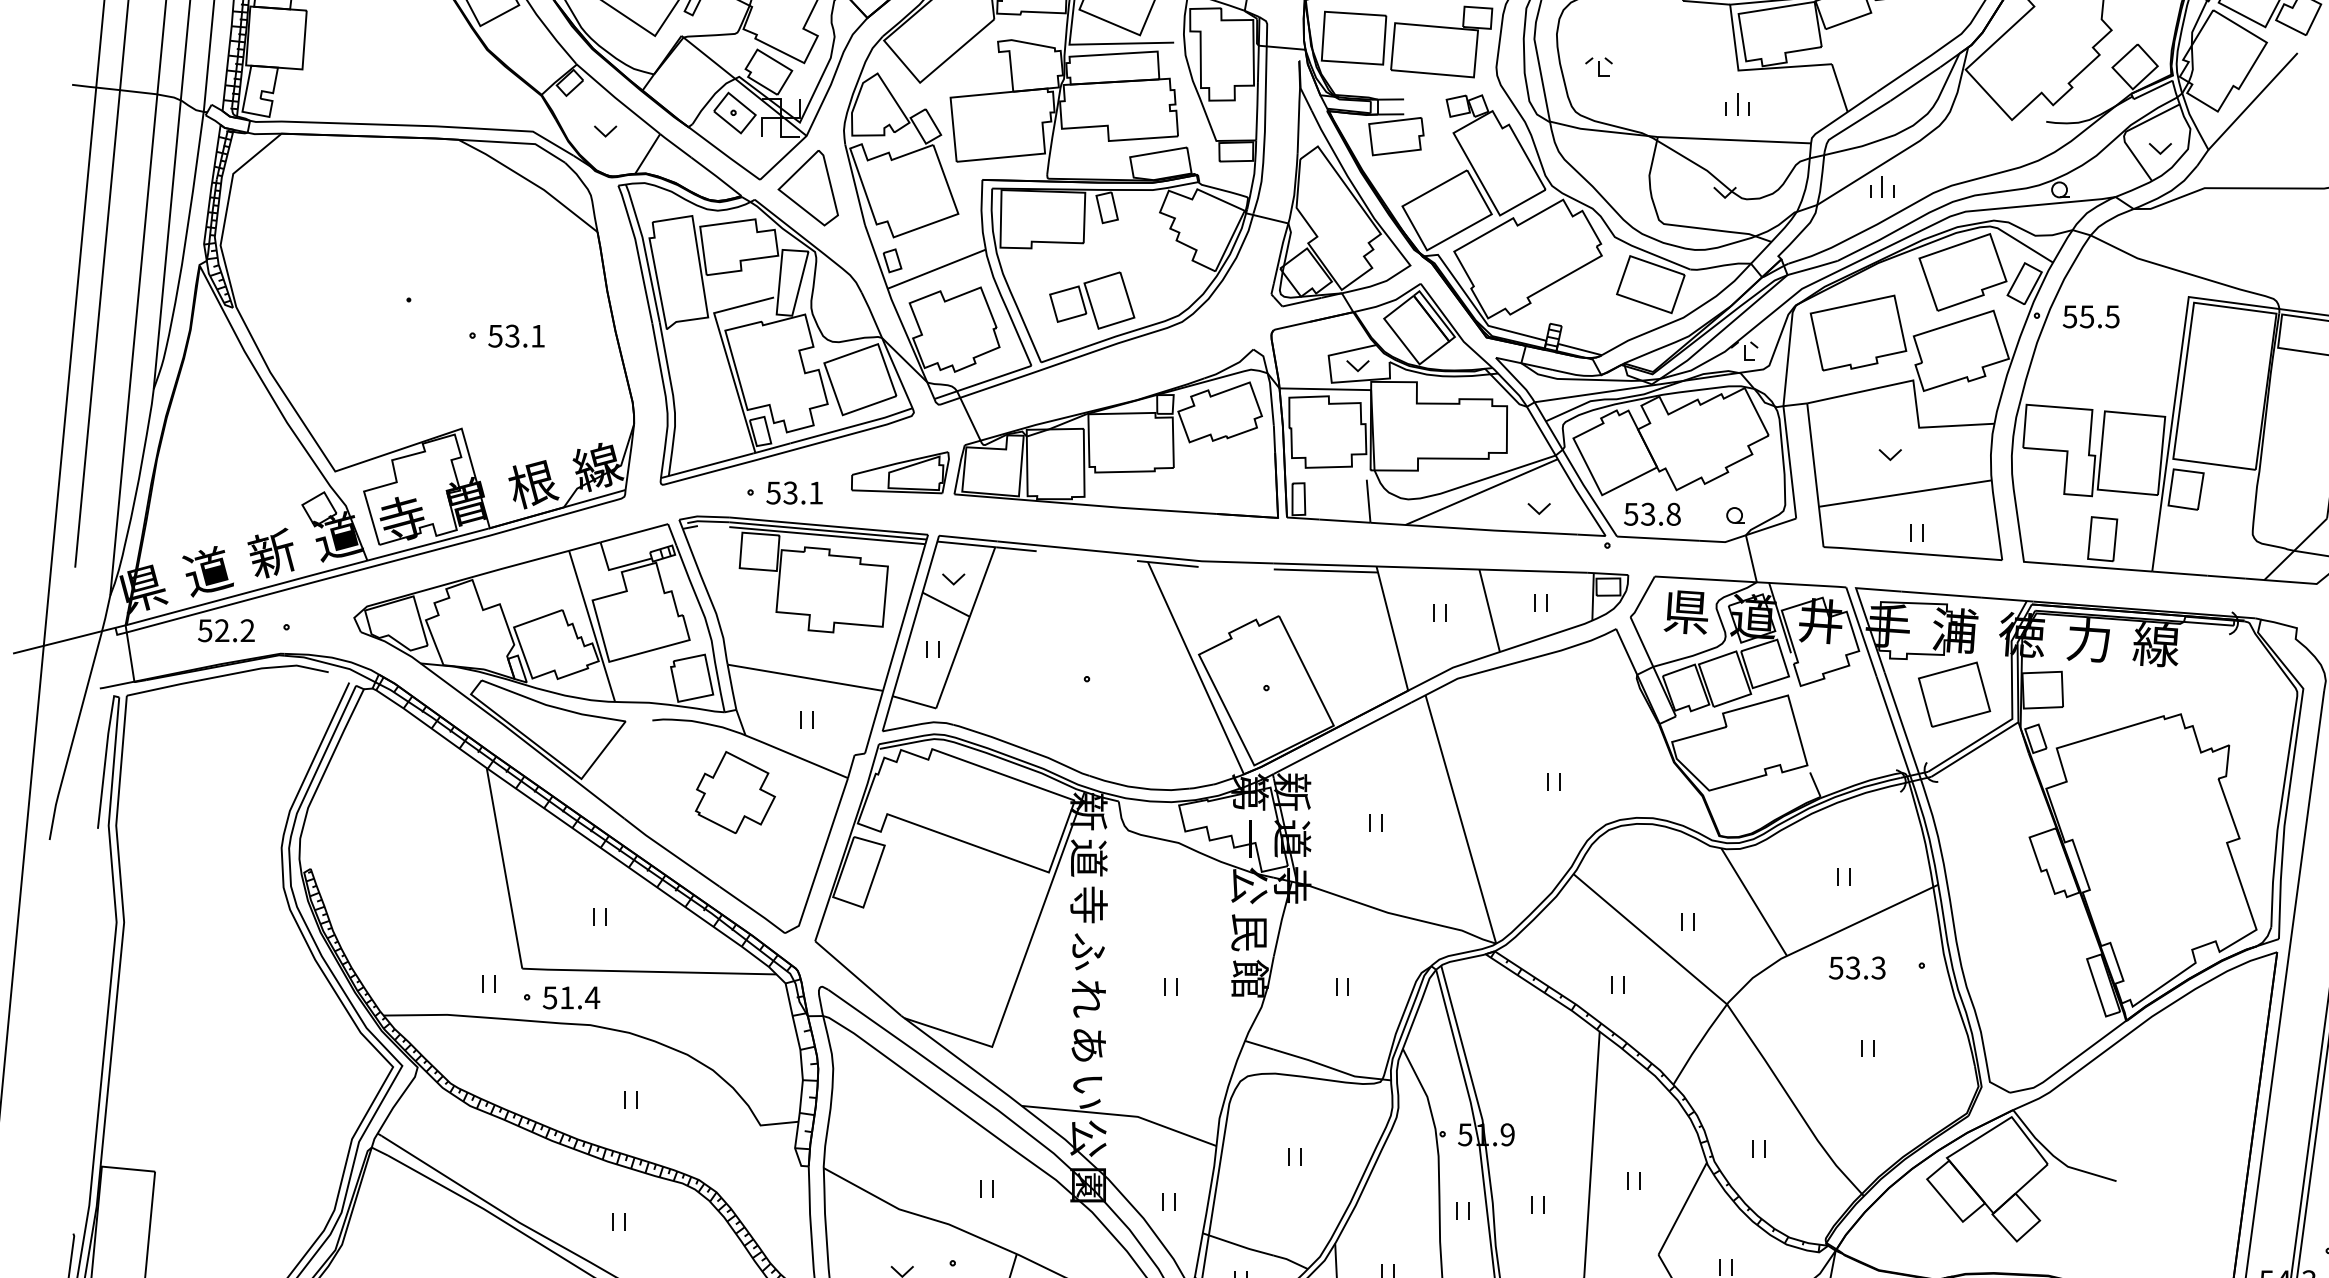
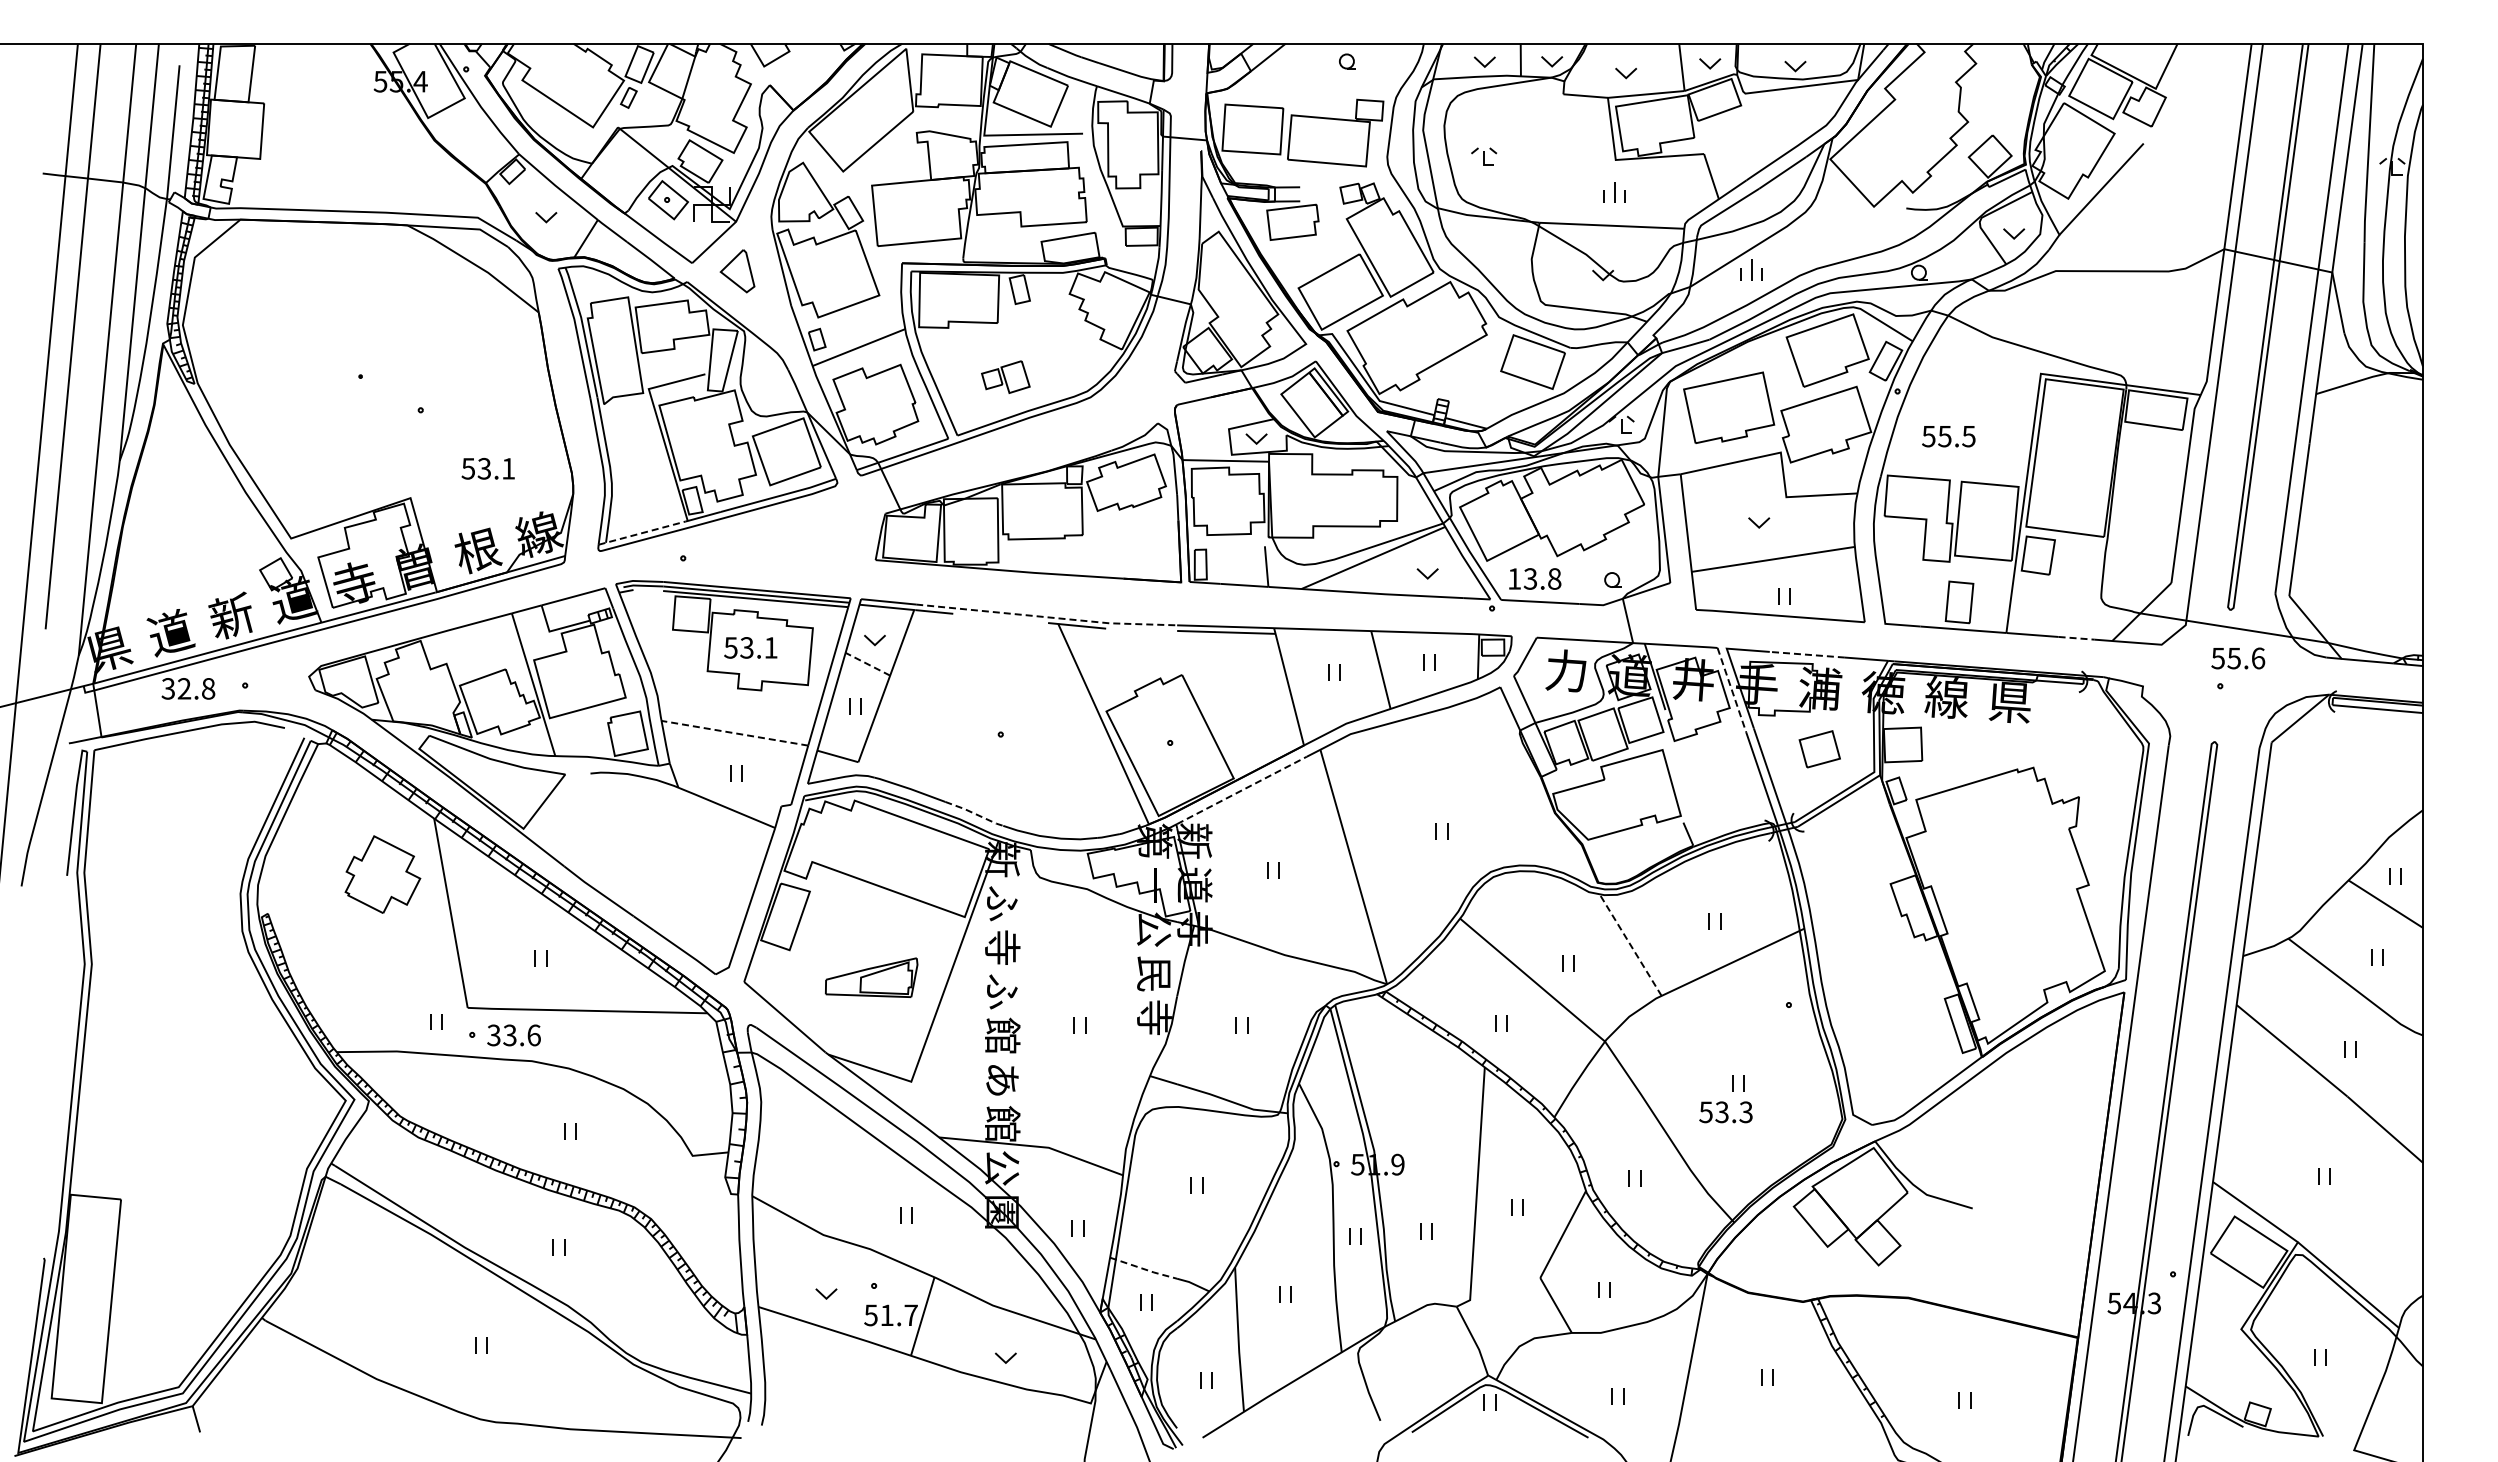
part: (808, 188) -> (737, 271), size x0.6
part: (1091, 299) -> (1005, 376), size x0.6
text: (2090, 316) -> (1948, 436), moved
text: (515, 335) -> (487, 468), moved
line: (707, 466) -> (642, 533), solid -> dashed
part: (900, 472) -> (871, 977), moved
text: (794, 492) -> (750, 647), moved
text: (1631, 513) -> (1514, 578), 53.8 -> 13.8
line: (1136, 555) -> (1047, 617), solid -> dashed
line: (2227, 577) -> (2077, 638), solid -> dashed
line: (1941, 594) -> (1807, 654), solid -> dashed
line: (945, 604) -> (867, 664), solid -> dashed
text: (1686, 611) -> (1566, 670), 県 -> 力
text: (226, 630) -> (188, 688), 52.2 -> 32.8
line: (1861, 632) -> (1731, 690), solid -> dashed
text: (2087, 639) -> (1945, 697), 力 -> 線
text: (2154, 645) -> (2008, 702), 線 -> 県
line: (804, 678) -> (734, 733), solid -> dashed
part: (1954, 694) -> (1819, 749), size x0.6
line: (1343, 738) -> (1242, 790), solid -> dashed
line: (1059, 762) -> (974, 813), solid -> dashed
part: (734, 792) -> (382, 874), moved
text: (1088, 858) -> (1002, 903), 道 -> ふ
line: (1754, 902) -> (1630, 945), solid -> dashed
text: (1856, 968) -> (1725, 1112), moved
text: (1249, 978) -> (1154, 1017), 館 -> 寺
text: (571, 997) -> (514, 1035), 51.4 -> 33.6
text: (1088, 997) -> (1002, 1035), れ -> 館
text: (1088, 1091) -> (1002, 1123), い -> 館
line: (1237, 1244) -> (1142, 1268), solid -> dashed

